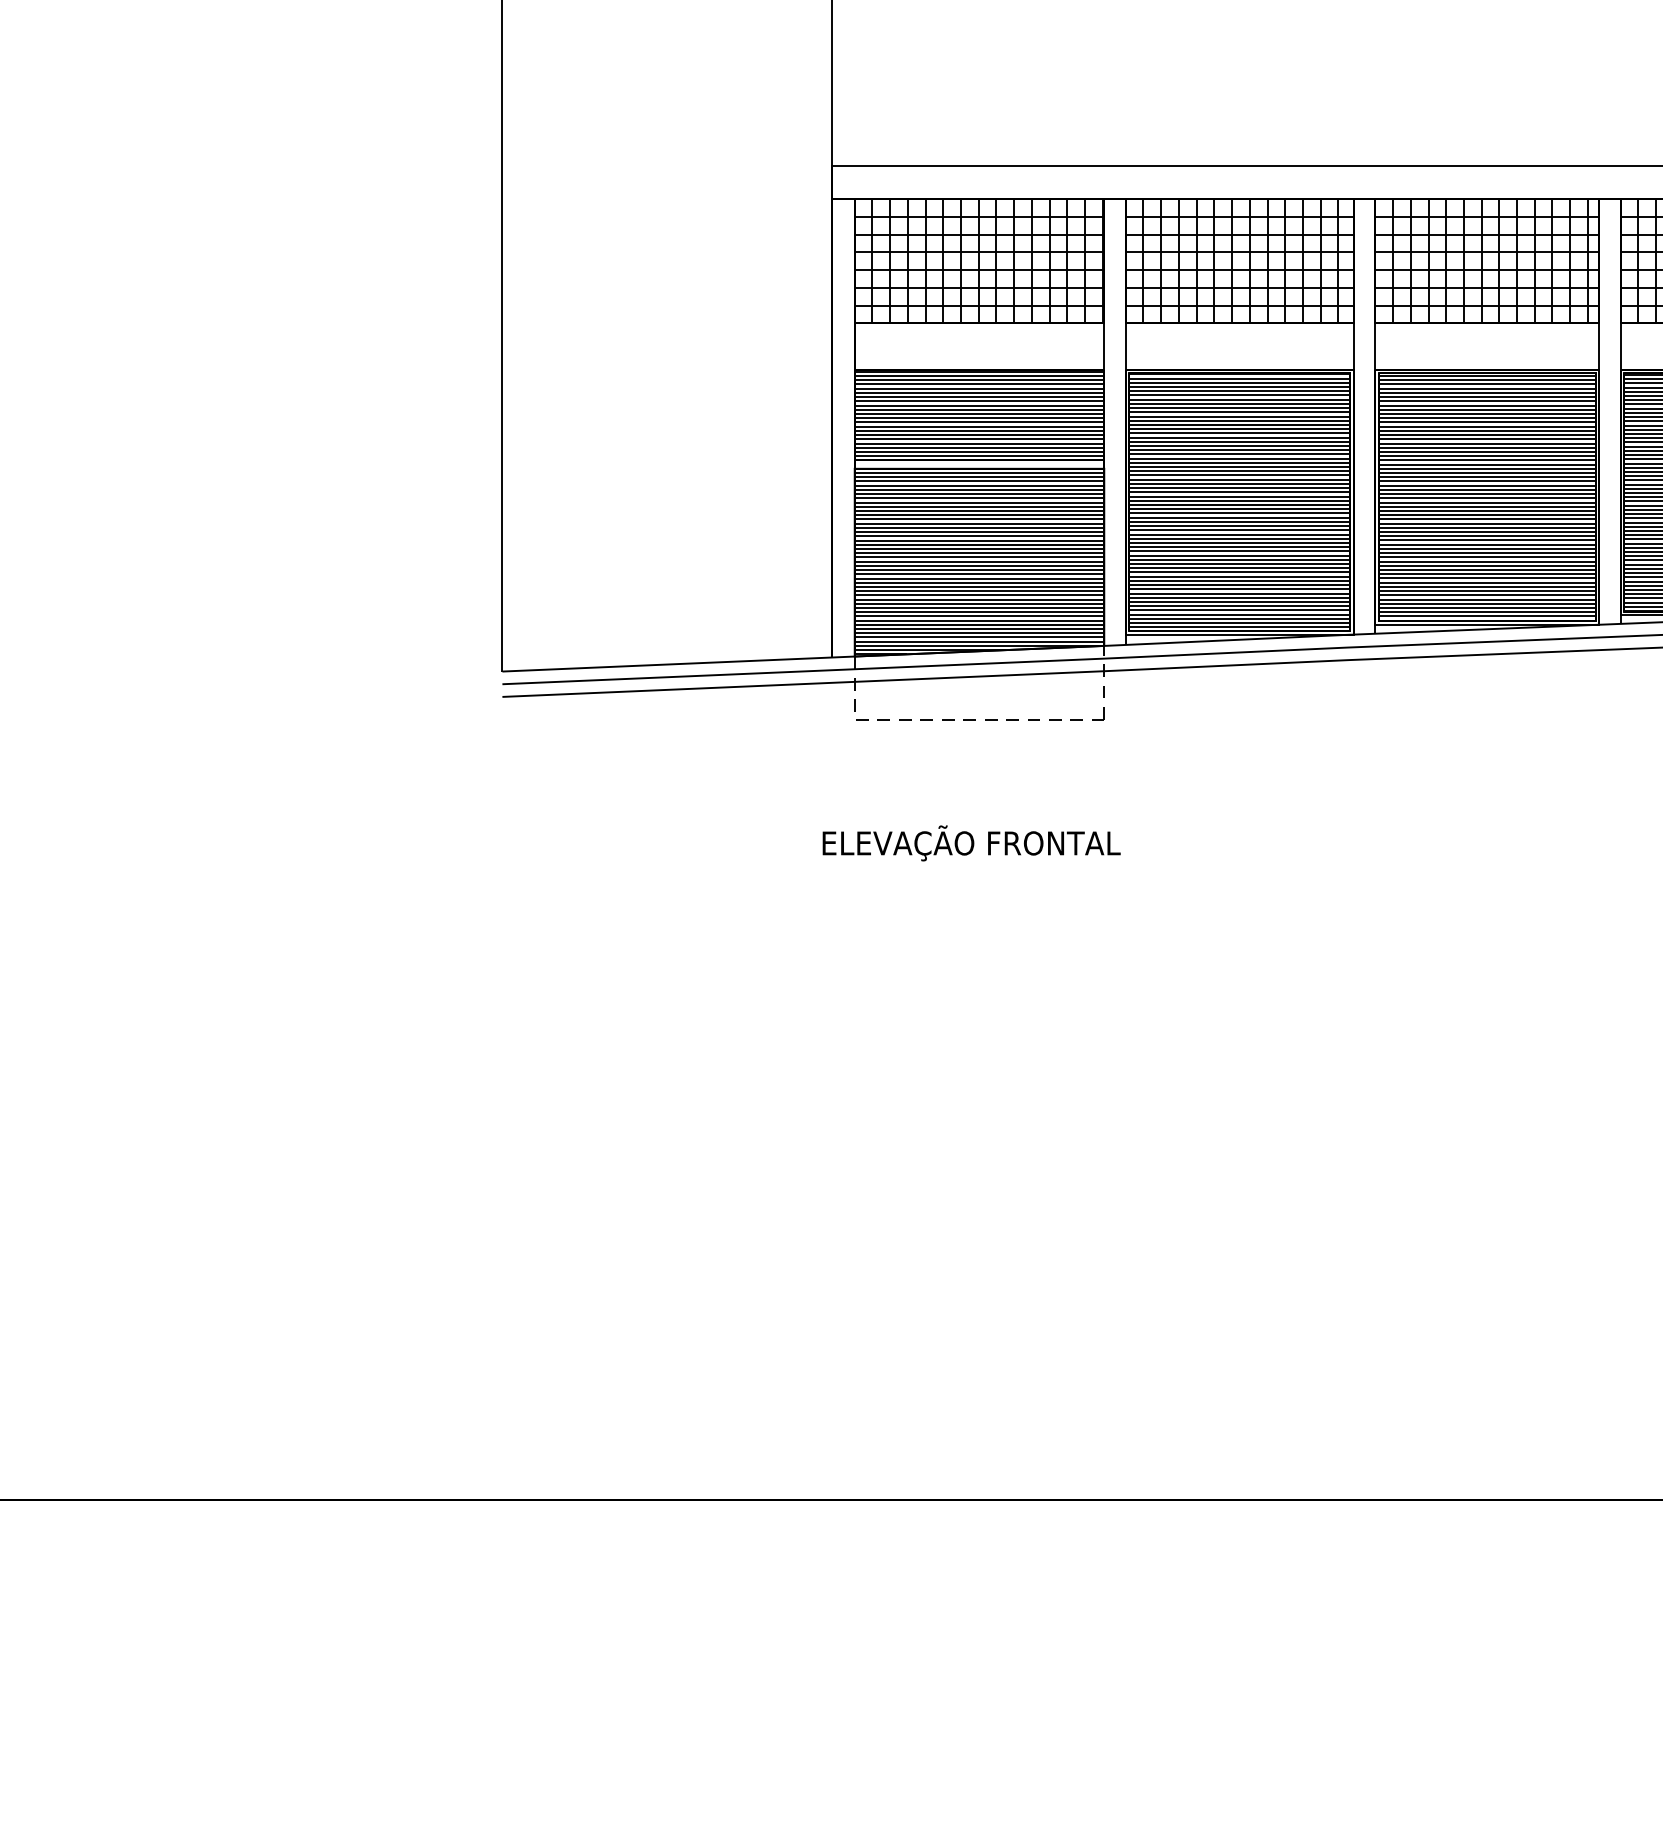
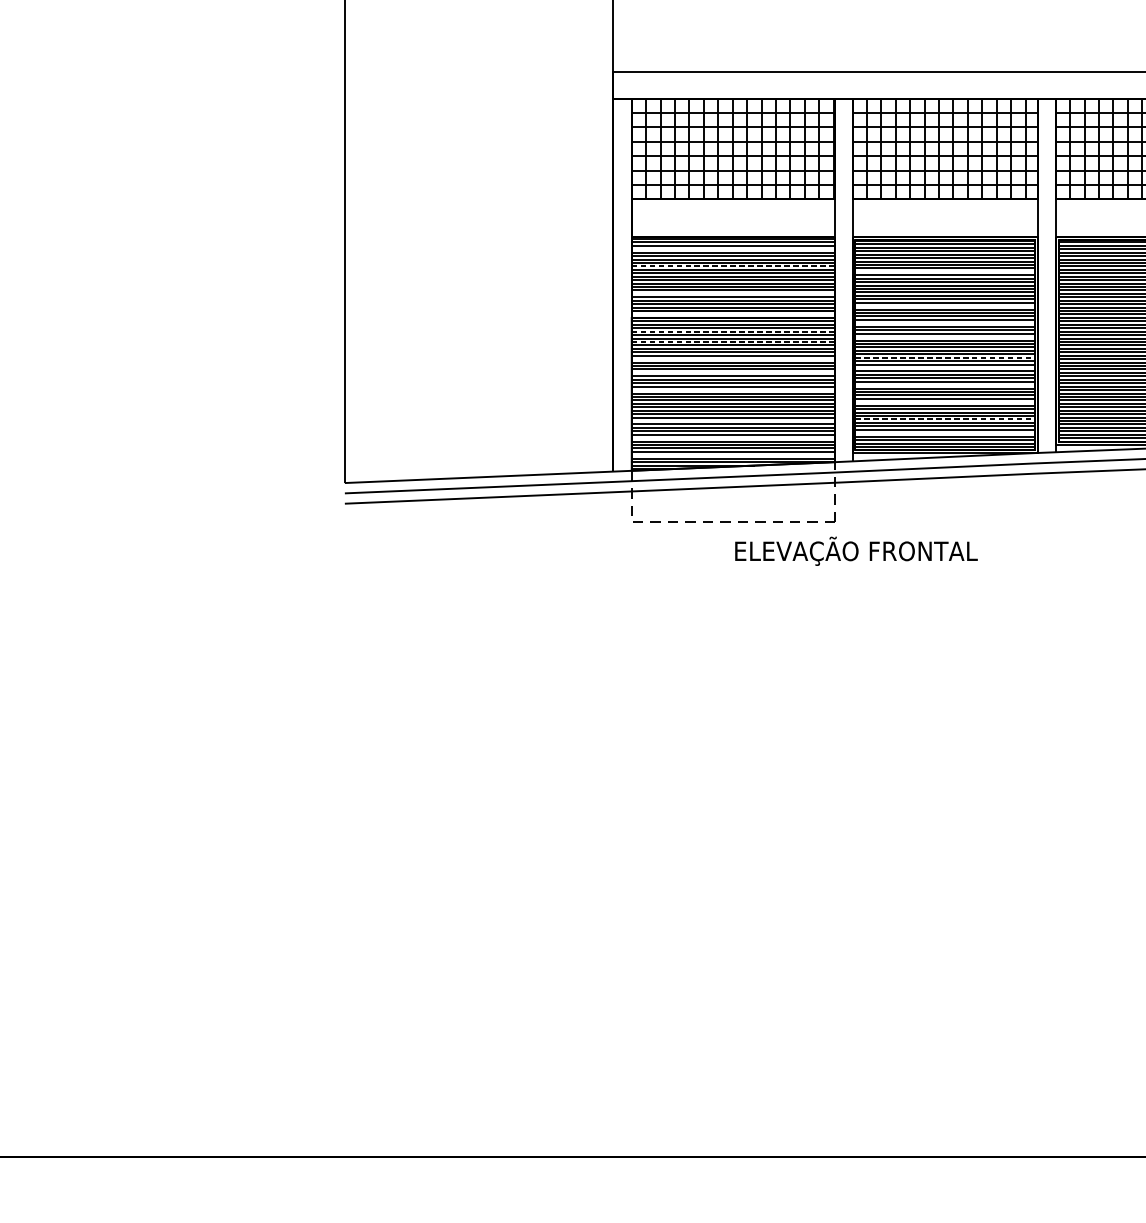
line: (979, 384) -> (733, 249), removed
line: (979, 405) -> (733, 266), solid -> dashed
line: (1239, 412) -> (945, 272), removed
line: (979, 439) -> (733, 294), removed
line: (1239, 454) -> (945, 306), removed
line: (1239, 475) -> (945, 323), removed
line: (979, 485) -> (733, 331), solid -> dashed
line: (1239, 492) -> (945, 337), removed
line: (979, 498) -> (733, 342), solid -> dashed
line: (1240, 517) -> (945, 357), solid -> dashed
line: (979, 519) -> (733, 359), removed
line: (1239, 530) -> (945, 368), removed
line: (979, 536) -> (733, 373), removed
line: (1239, 551) -> (945, 385), removed
line: (979, 557) -> (733, 390), removed
line: (1239, 572) -> (945, 402), removed
line: (1240, 593) -> (945, 419), solid -> dashed
line: (979, 595) -> (733, 421), removed
line: (1239, 610) -> (945, 433), removed
line: (979, 616) -> (733, 438), removed
line: (979, 637) -> (733, 455), removed
text: (971, 843) -> (856, 551), moved

